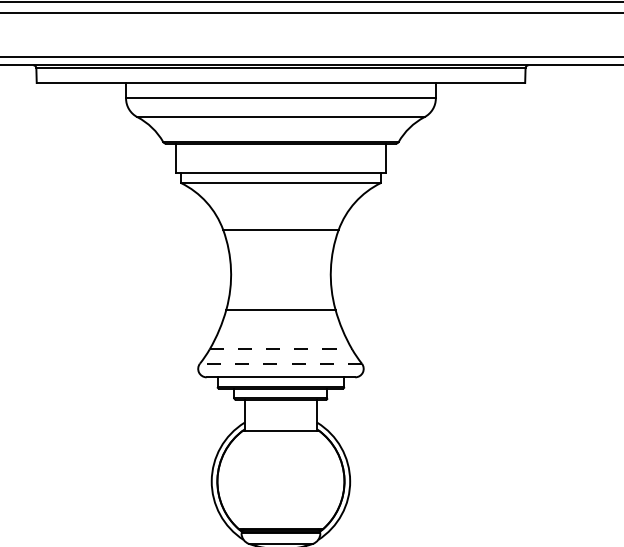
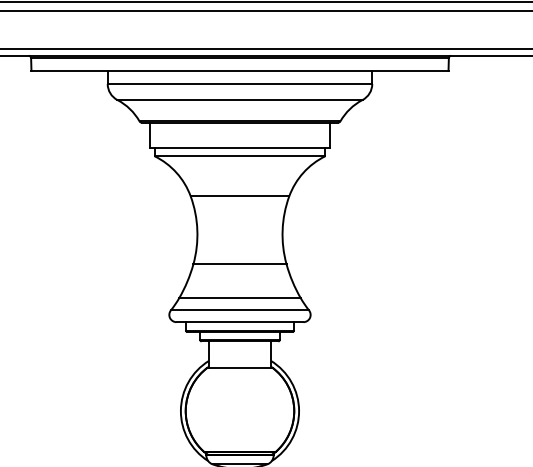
line: (281, 349) -> (240, 298), dashed -> solid
line: (280, 363) -> (239, 310), dashed -> solid

